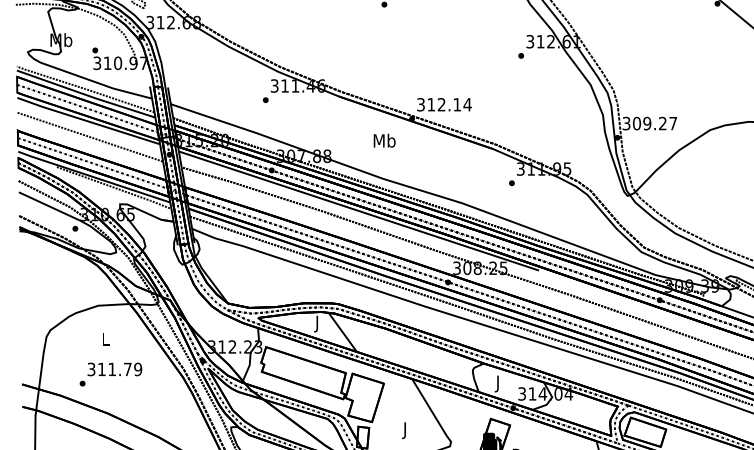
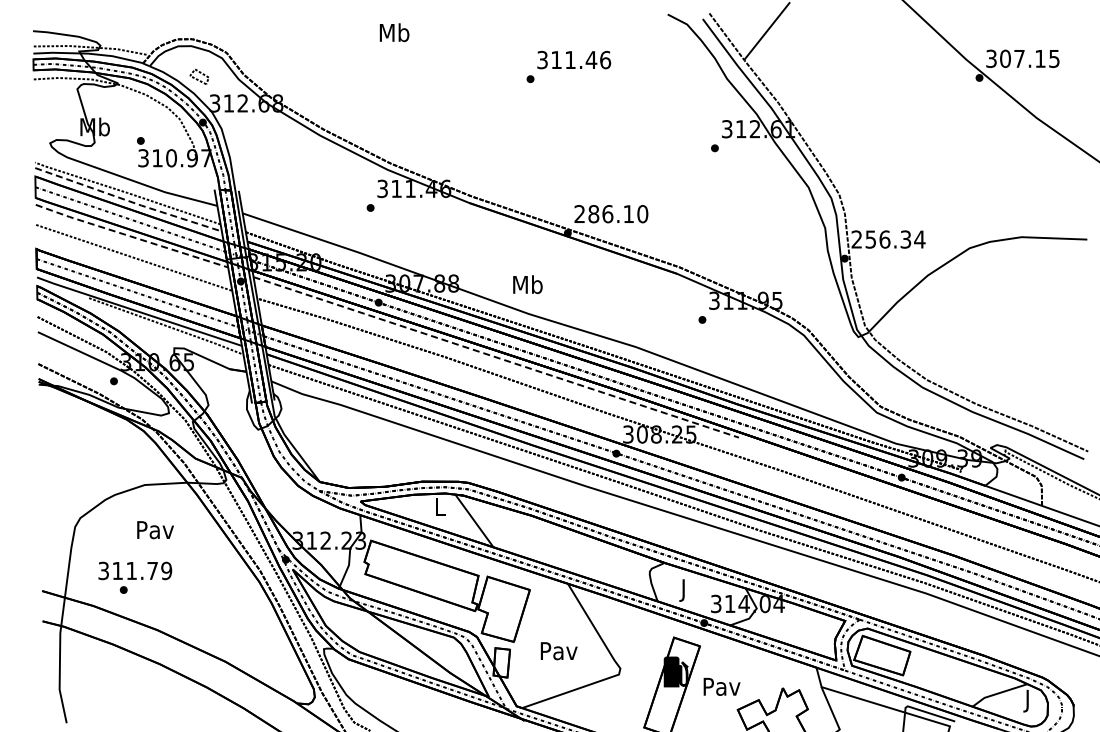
line: (86, 95) -> (129, 201), solid -> dashed
text: (444, 105) -> (611, 214), 312.14 -> 286.10
line: (87, 121) -> (130, 236), solid -> dashed
text: (649, 123) -> (888, 239), 309.27 -> 256.34
text: (384, 140) -> (527, 284), moved
line: (358, 211) -> (495, 357), solid -> dashed
text: (317, 323) -> (440, 509), J -> L
text: (106, 339) -> (155, 530), L -> Pav
text: (115, 369) -> (135, 570), moved
text: (405, 430) -> (558, 653), J -> Pav

